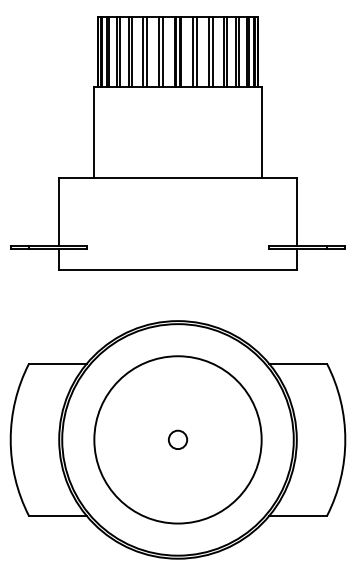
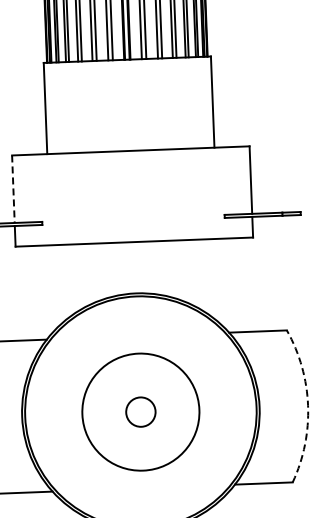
line: (59, 212) -> (13, 189), solid -> dashed
circle: (177, 439) -> (140, 411), size x0.7
circle: (177, 439) -> (140, 411), size x1.6
arc: (345, 439) -> (308, 405), solid -> dashed

